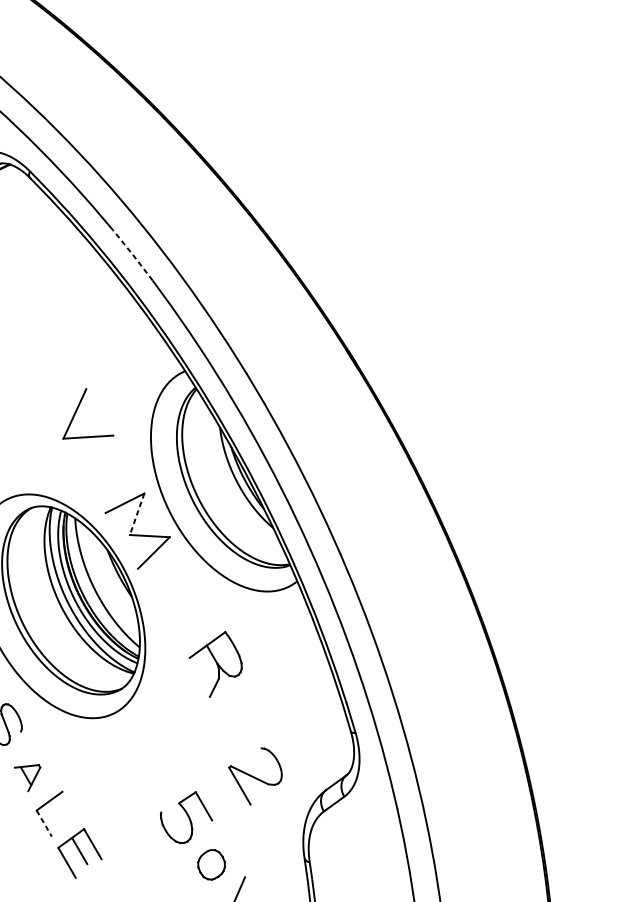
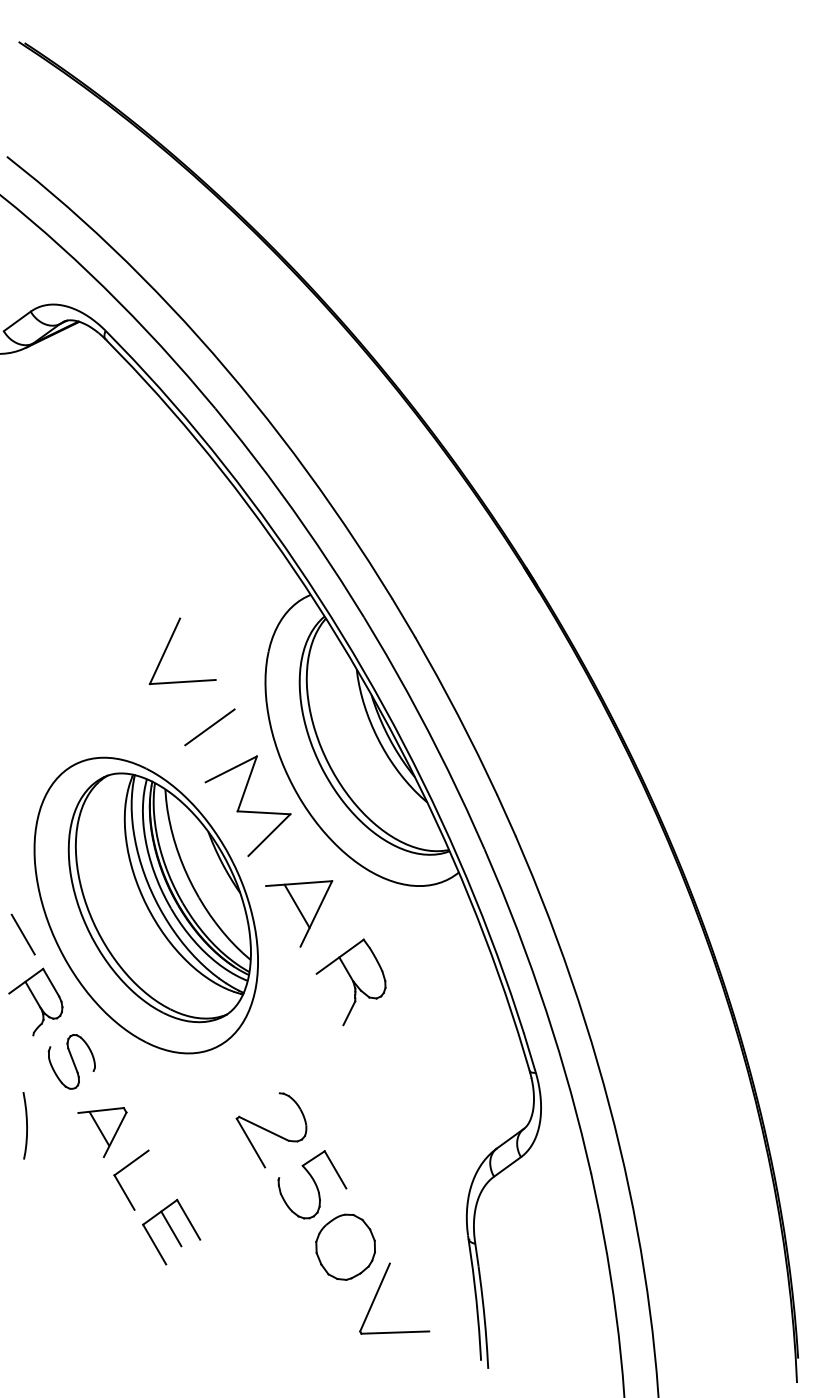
line: (132, 255) -> (241, 441), dashed -> solid
line: (108, 471) -> (209, 727), added
line: (137, 514) -> (247, 784), dashed -> solid
part: (176, 612) -> (299, 913), added
part: (255, 776) -> (271, 1130), moved
part: (27, 778) -> (102, 1132), size x1.43
line: (44, 823) -> (124, 1192), dashed -> solid
part: (211, 864) -> (345, 1246), size x1.67

